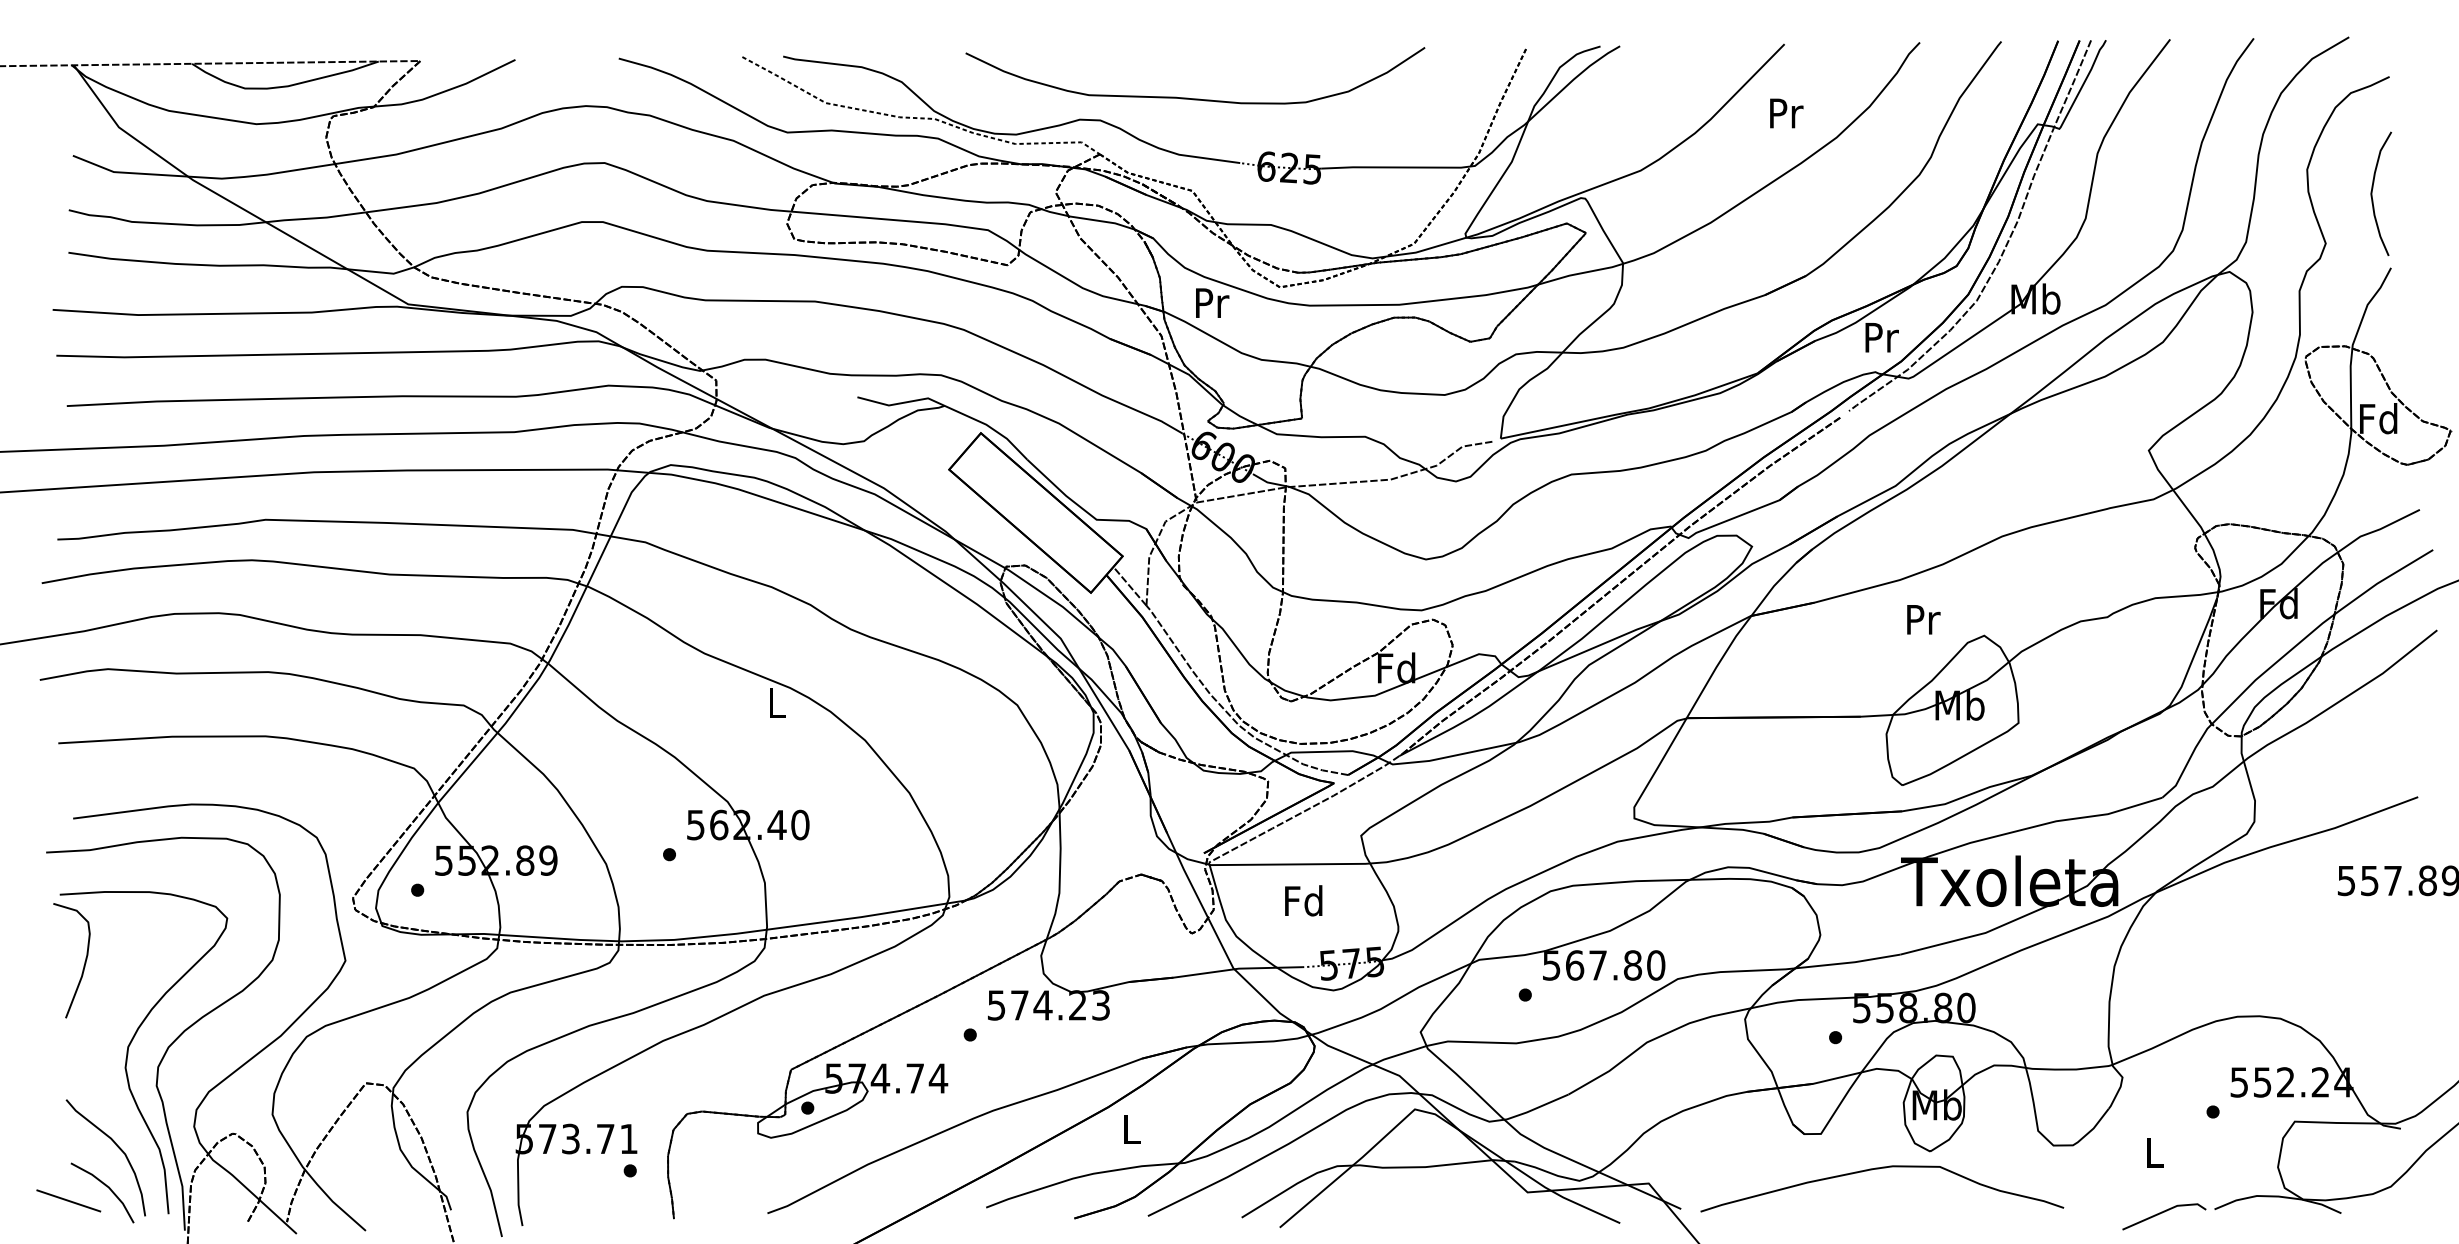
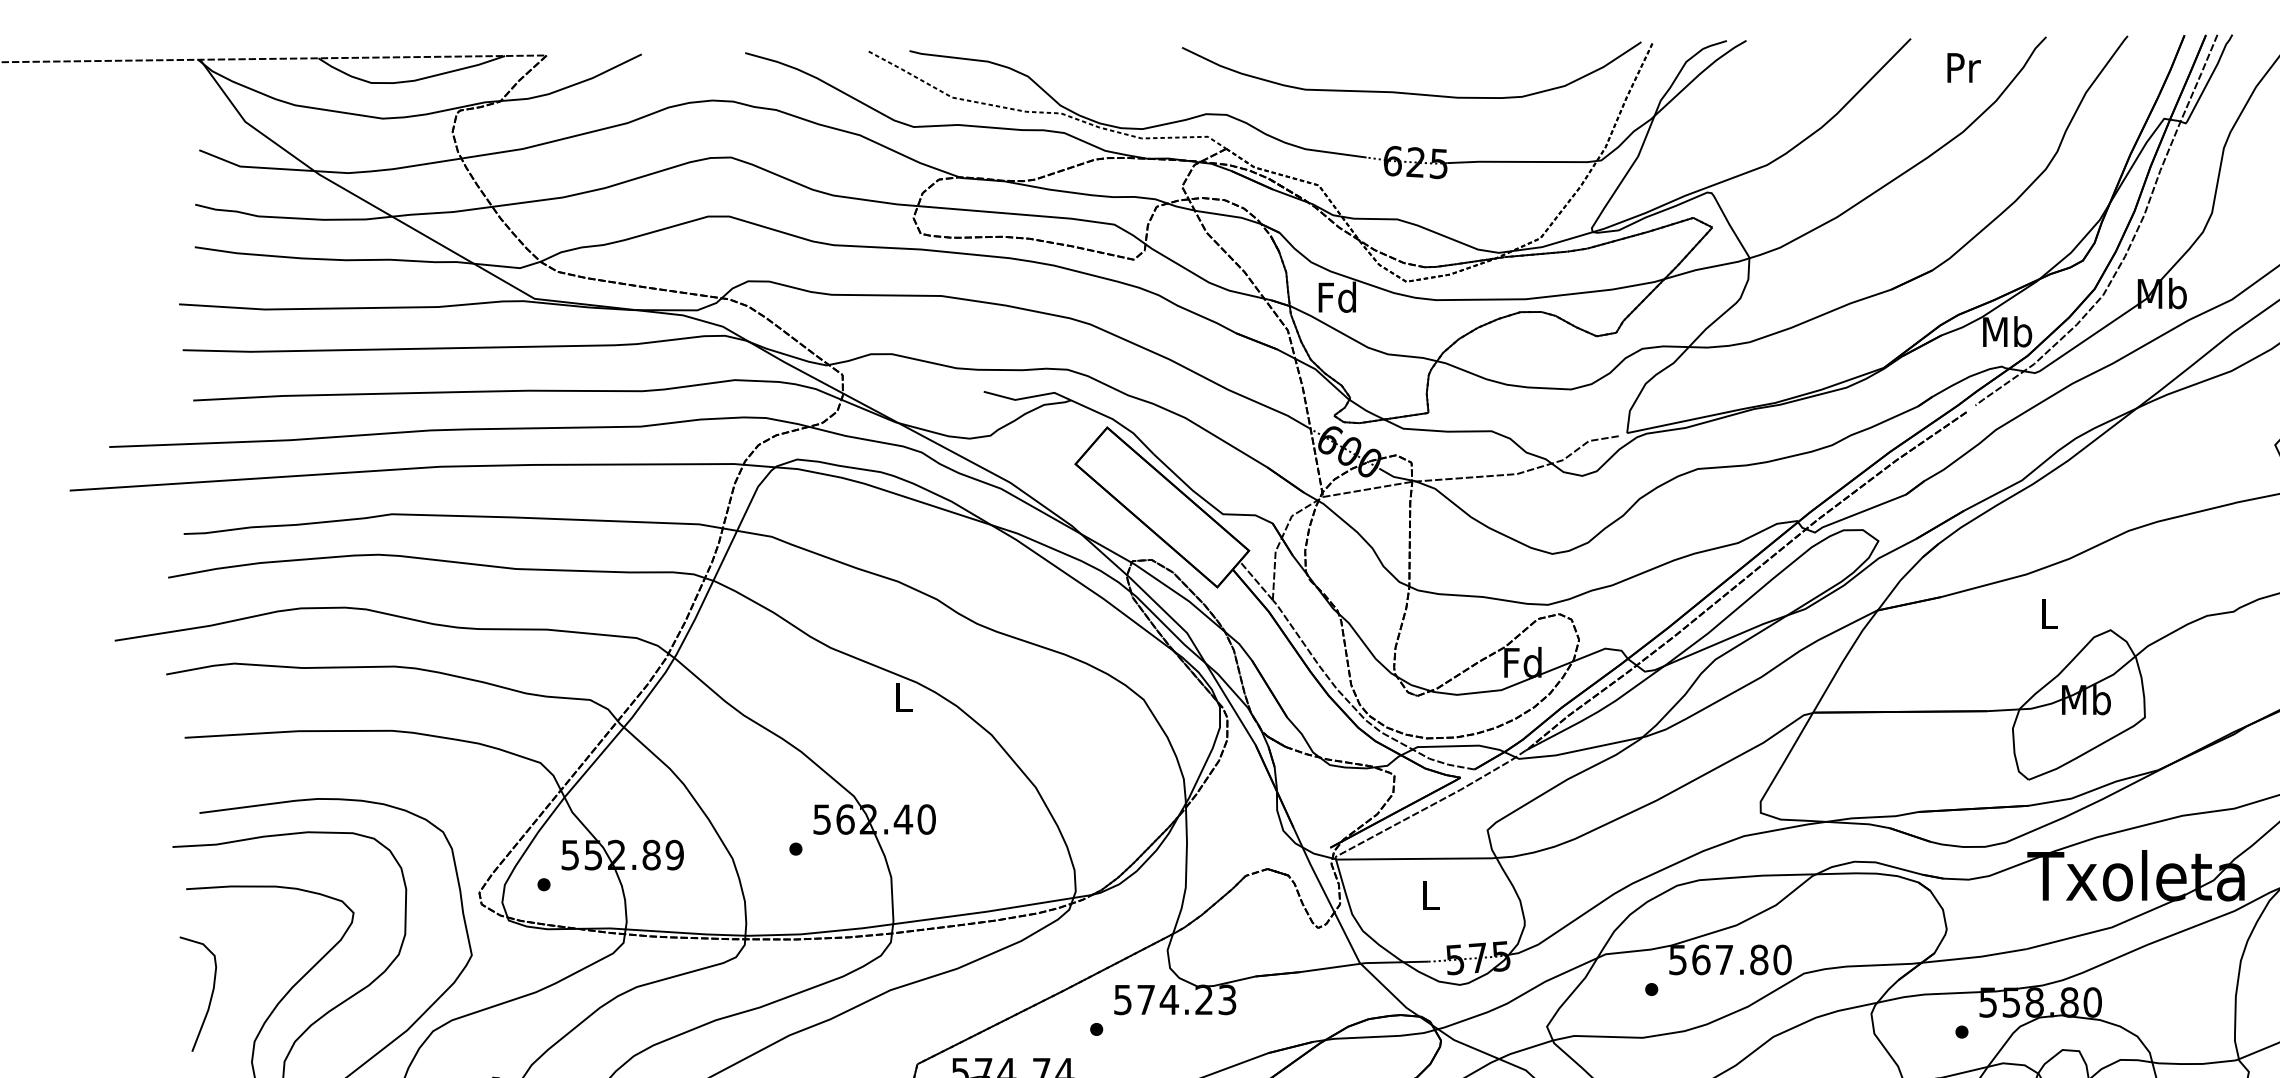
curve: (1195, 98) -> (1411, 92), moved
text: (1786, 113) -> (1963, 67), moved
text: (1210, 302) -> (1336, 296), Pr -> Fd
text: (1880, 336) -> (2006, 330), Pr -> Mb
text: (1923, 619) -> (2049, 613), Pr -> L
text: (1303, 900) -> (1429, 894), Fd -> L
curve: (83, 965) -> (209, 998), moved

